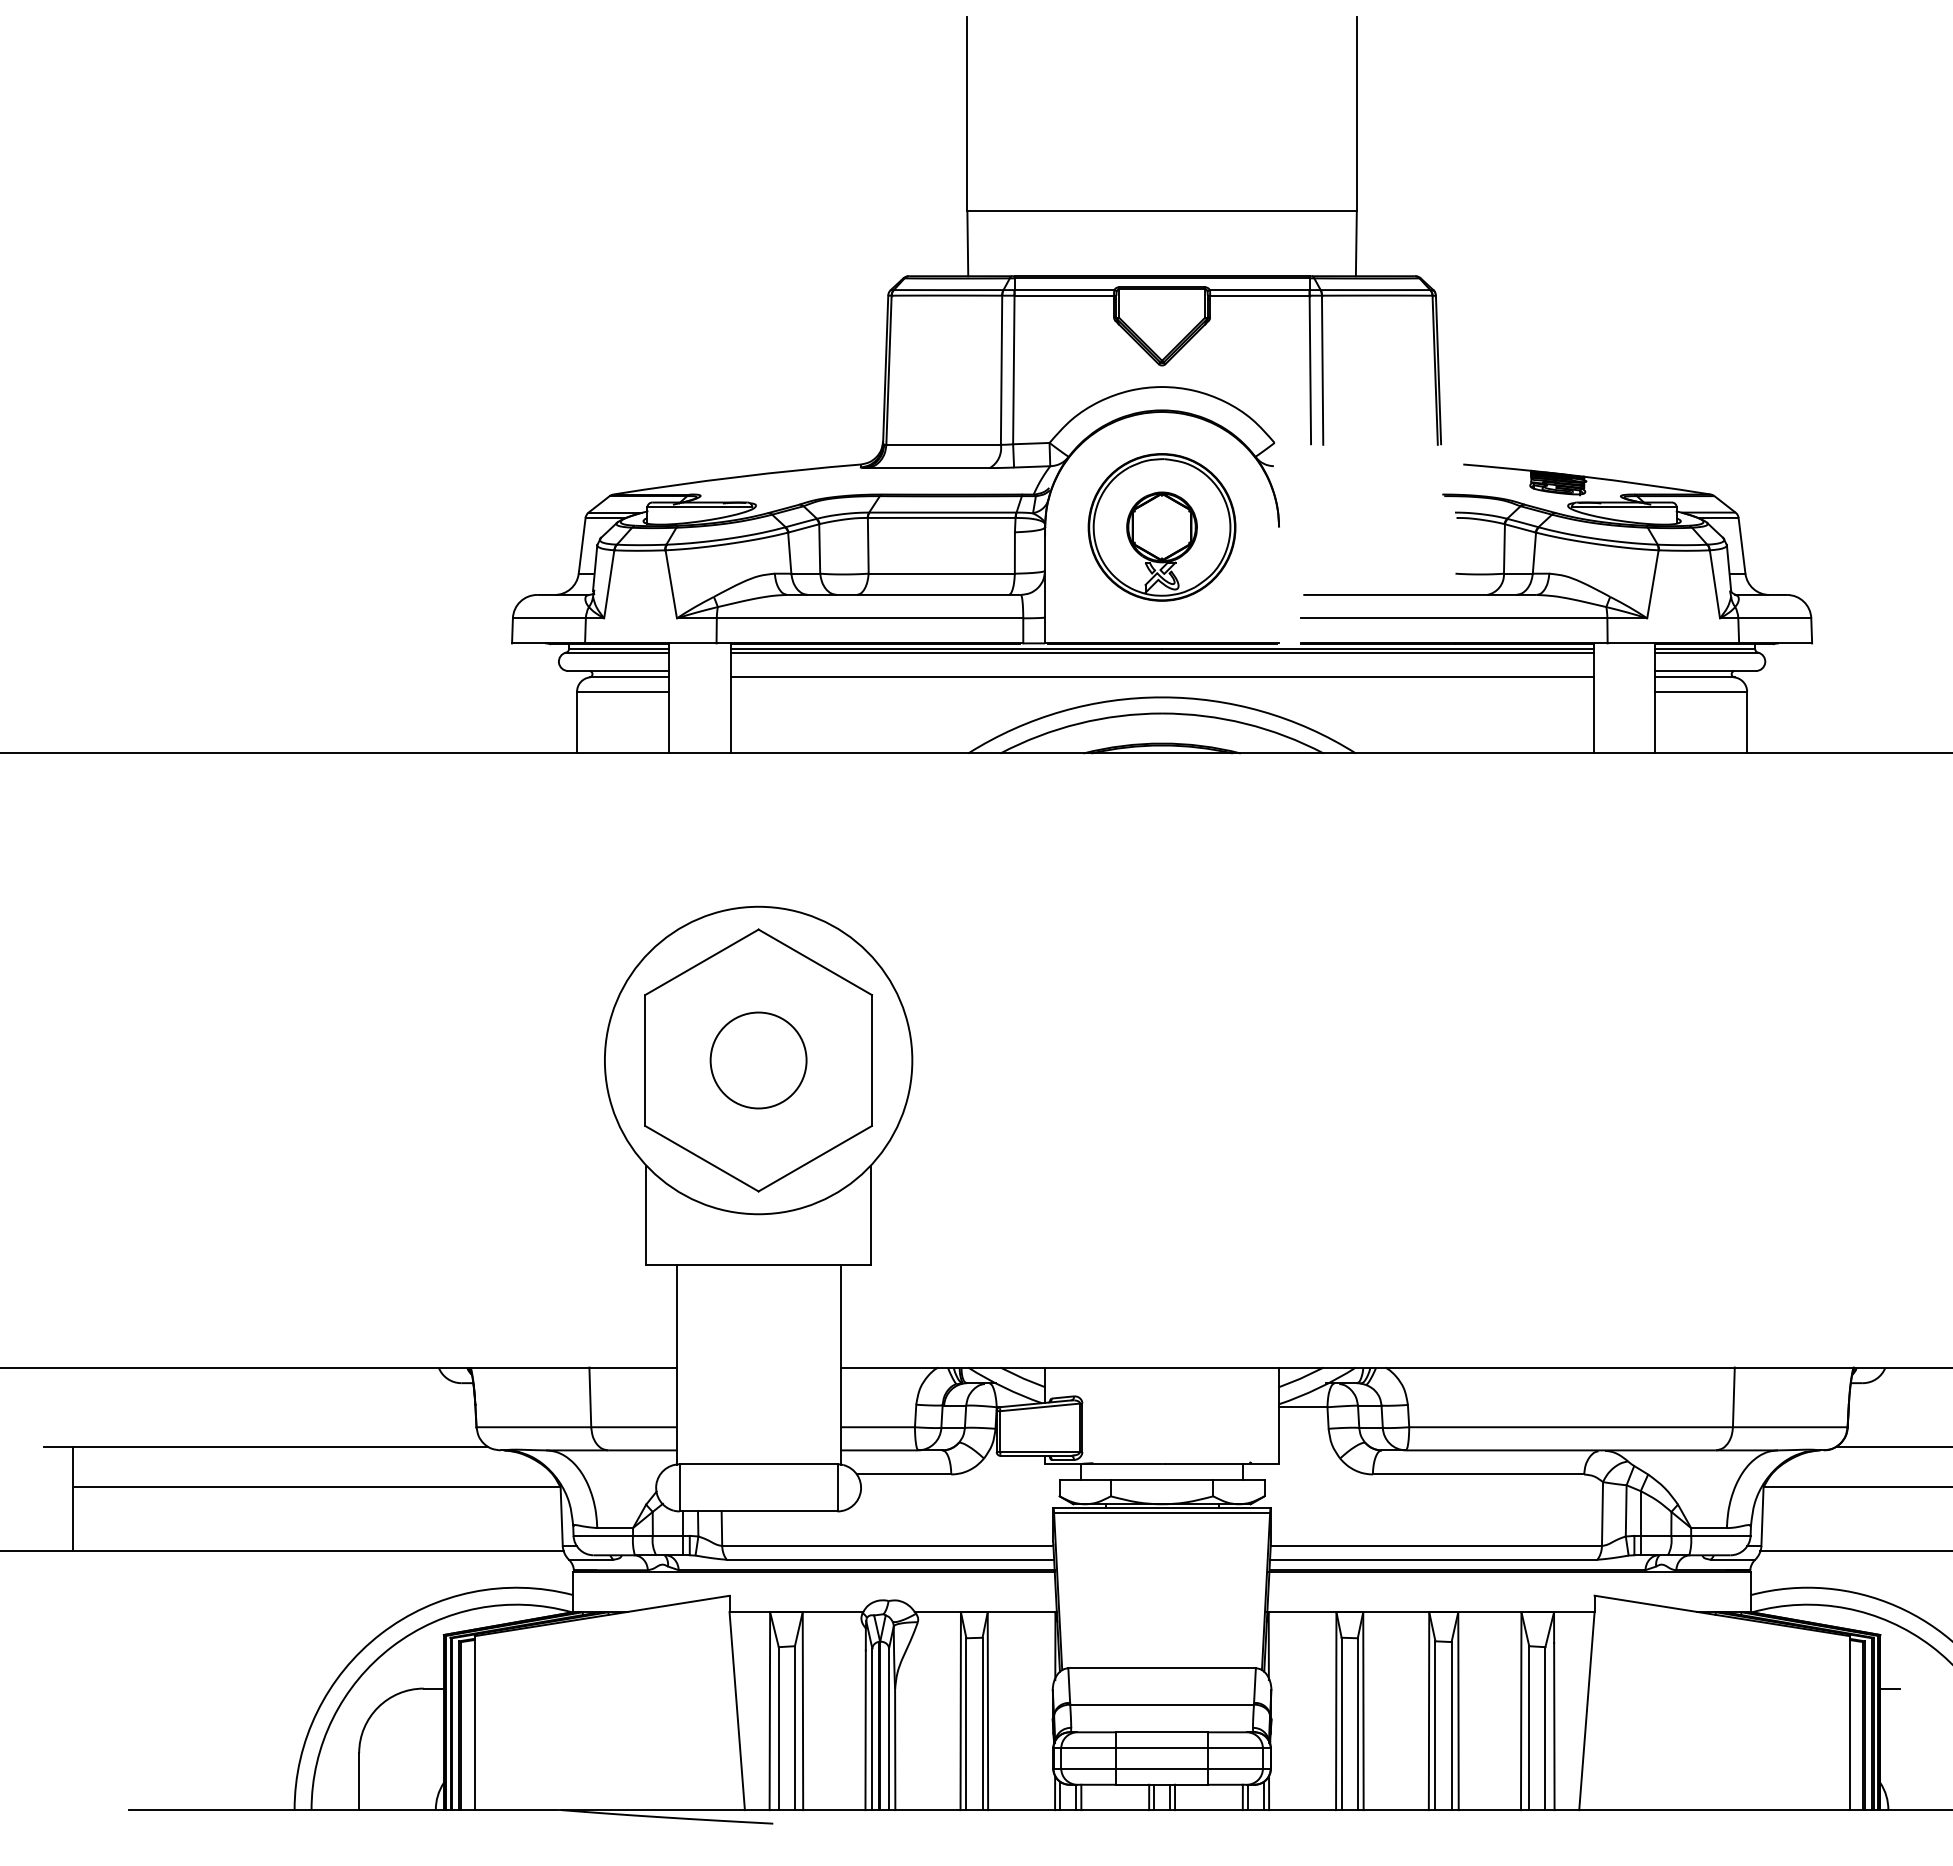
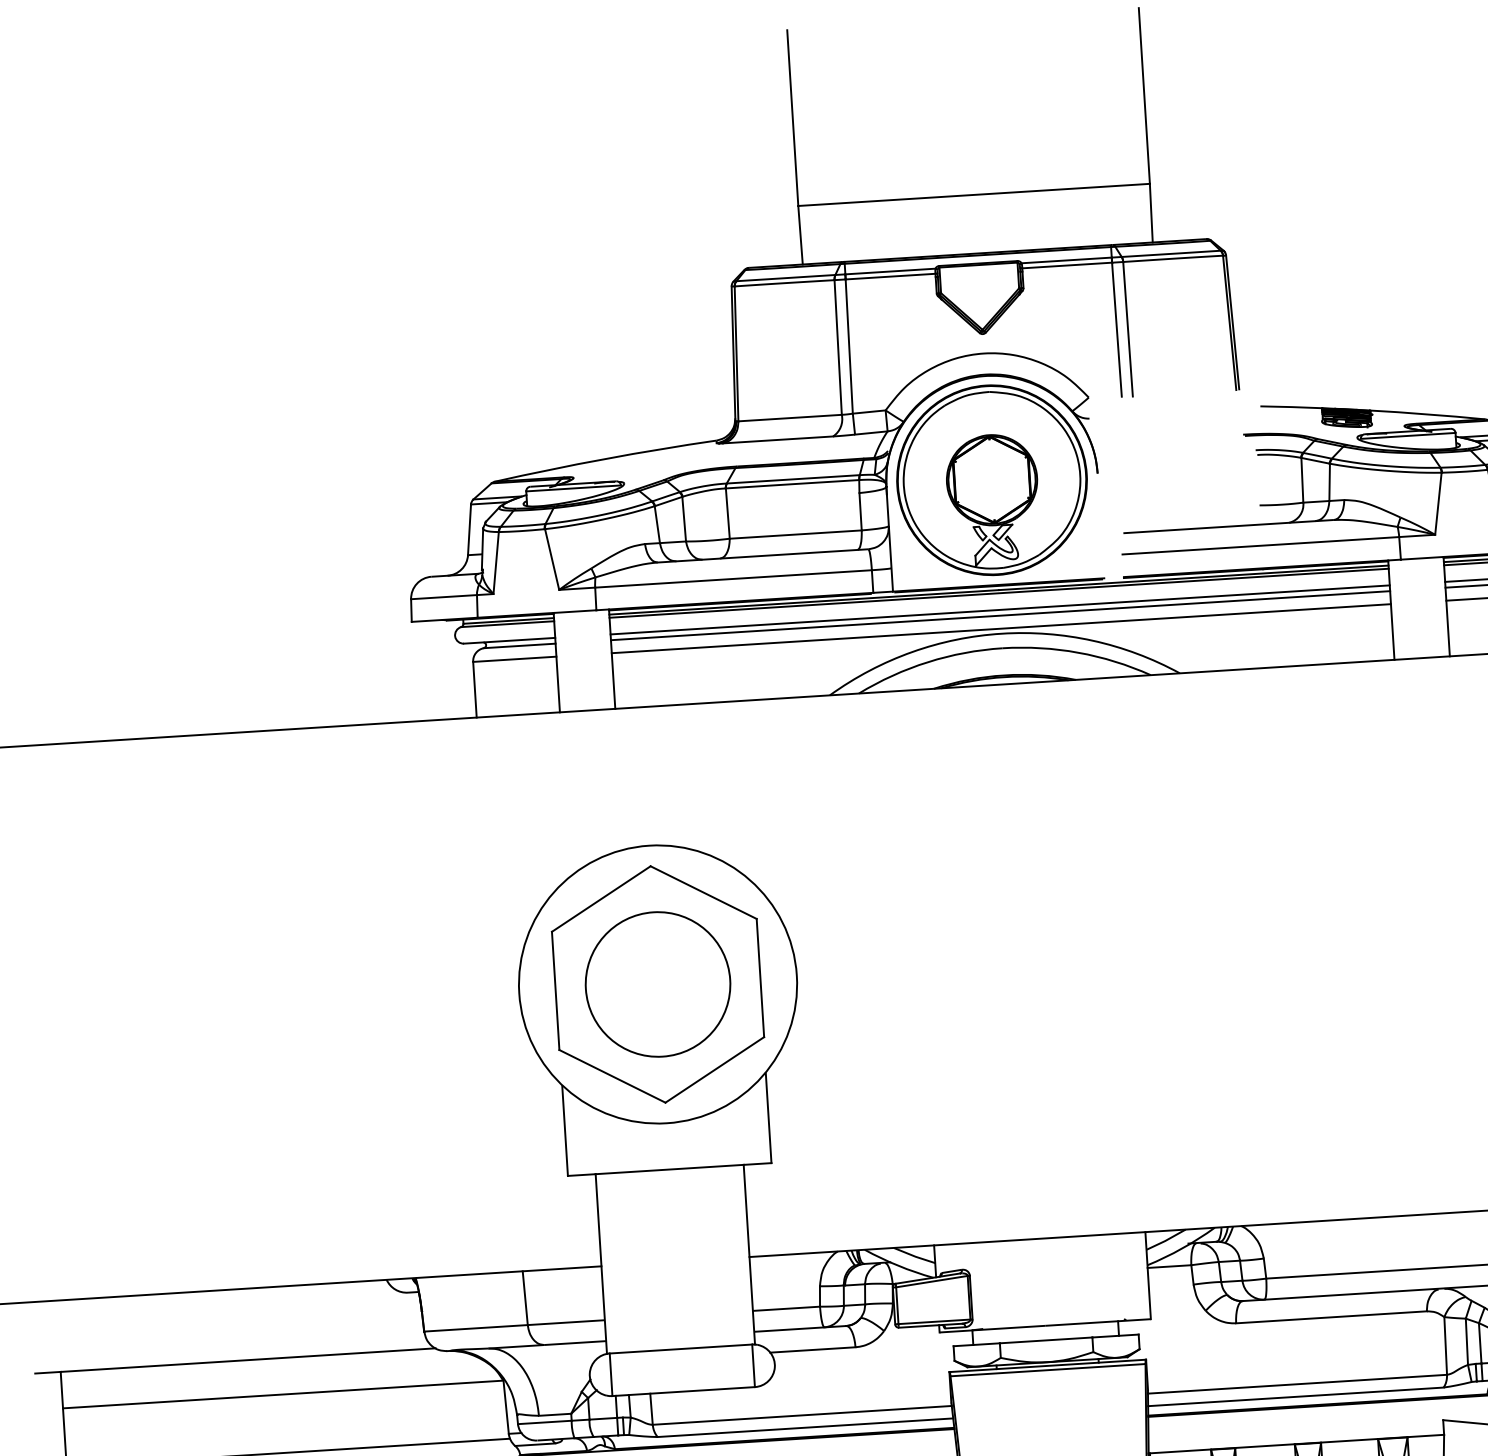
part: (1161, 527) -> (991, 480), size x1.43
line: (1161, 671) -> (999, 610), added
line: (1161, 691) -> (1000, 628), added
circle: (758, 1060) -> (657, 984), size x1.67

